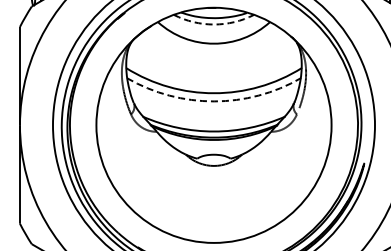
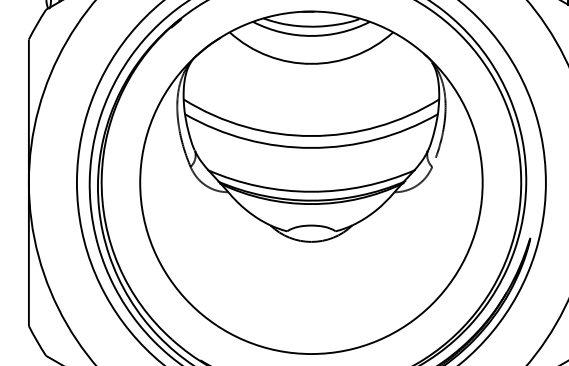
arc: (214, 24) -> (312, 35), dashed -> solid
arc: (214, 101) -> (312, 148), dashed -> solid

